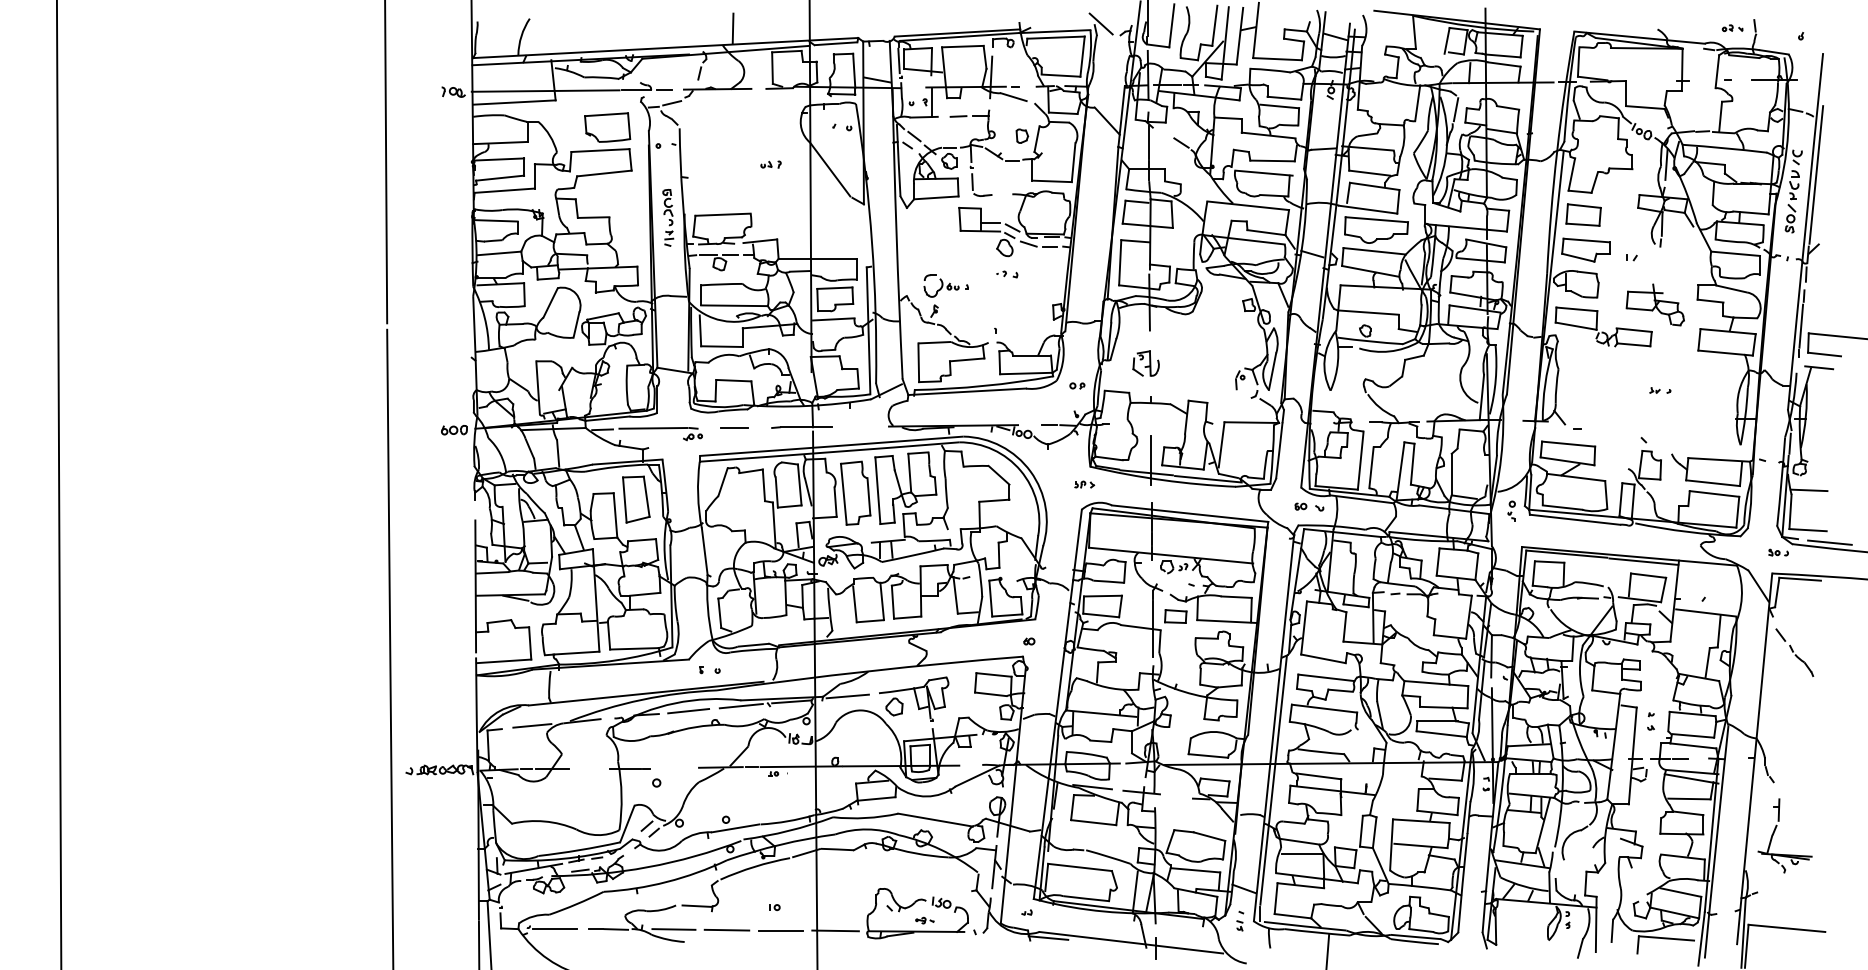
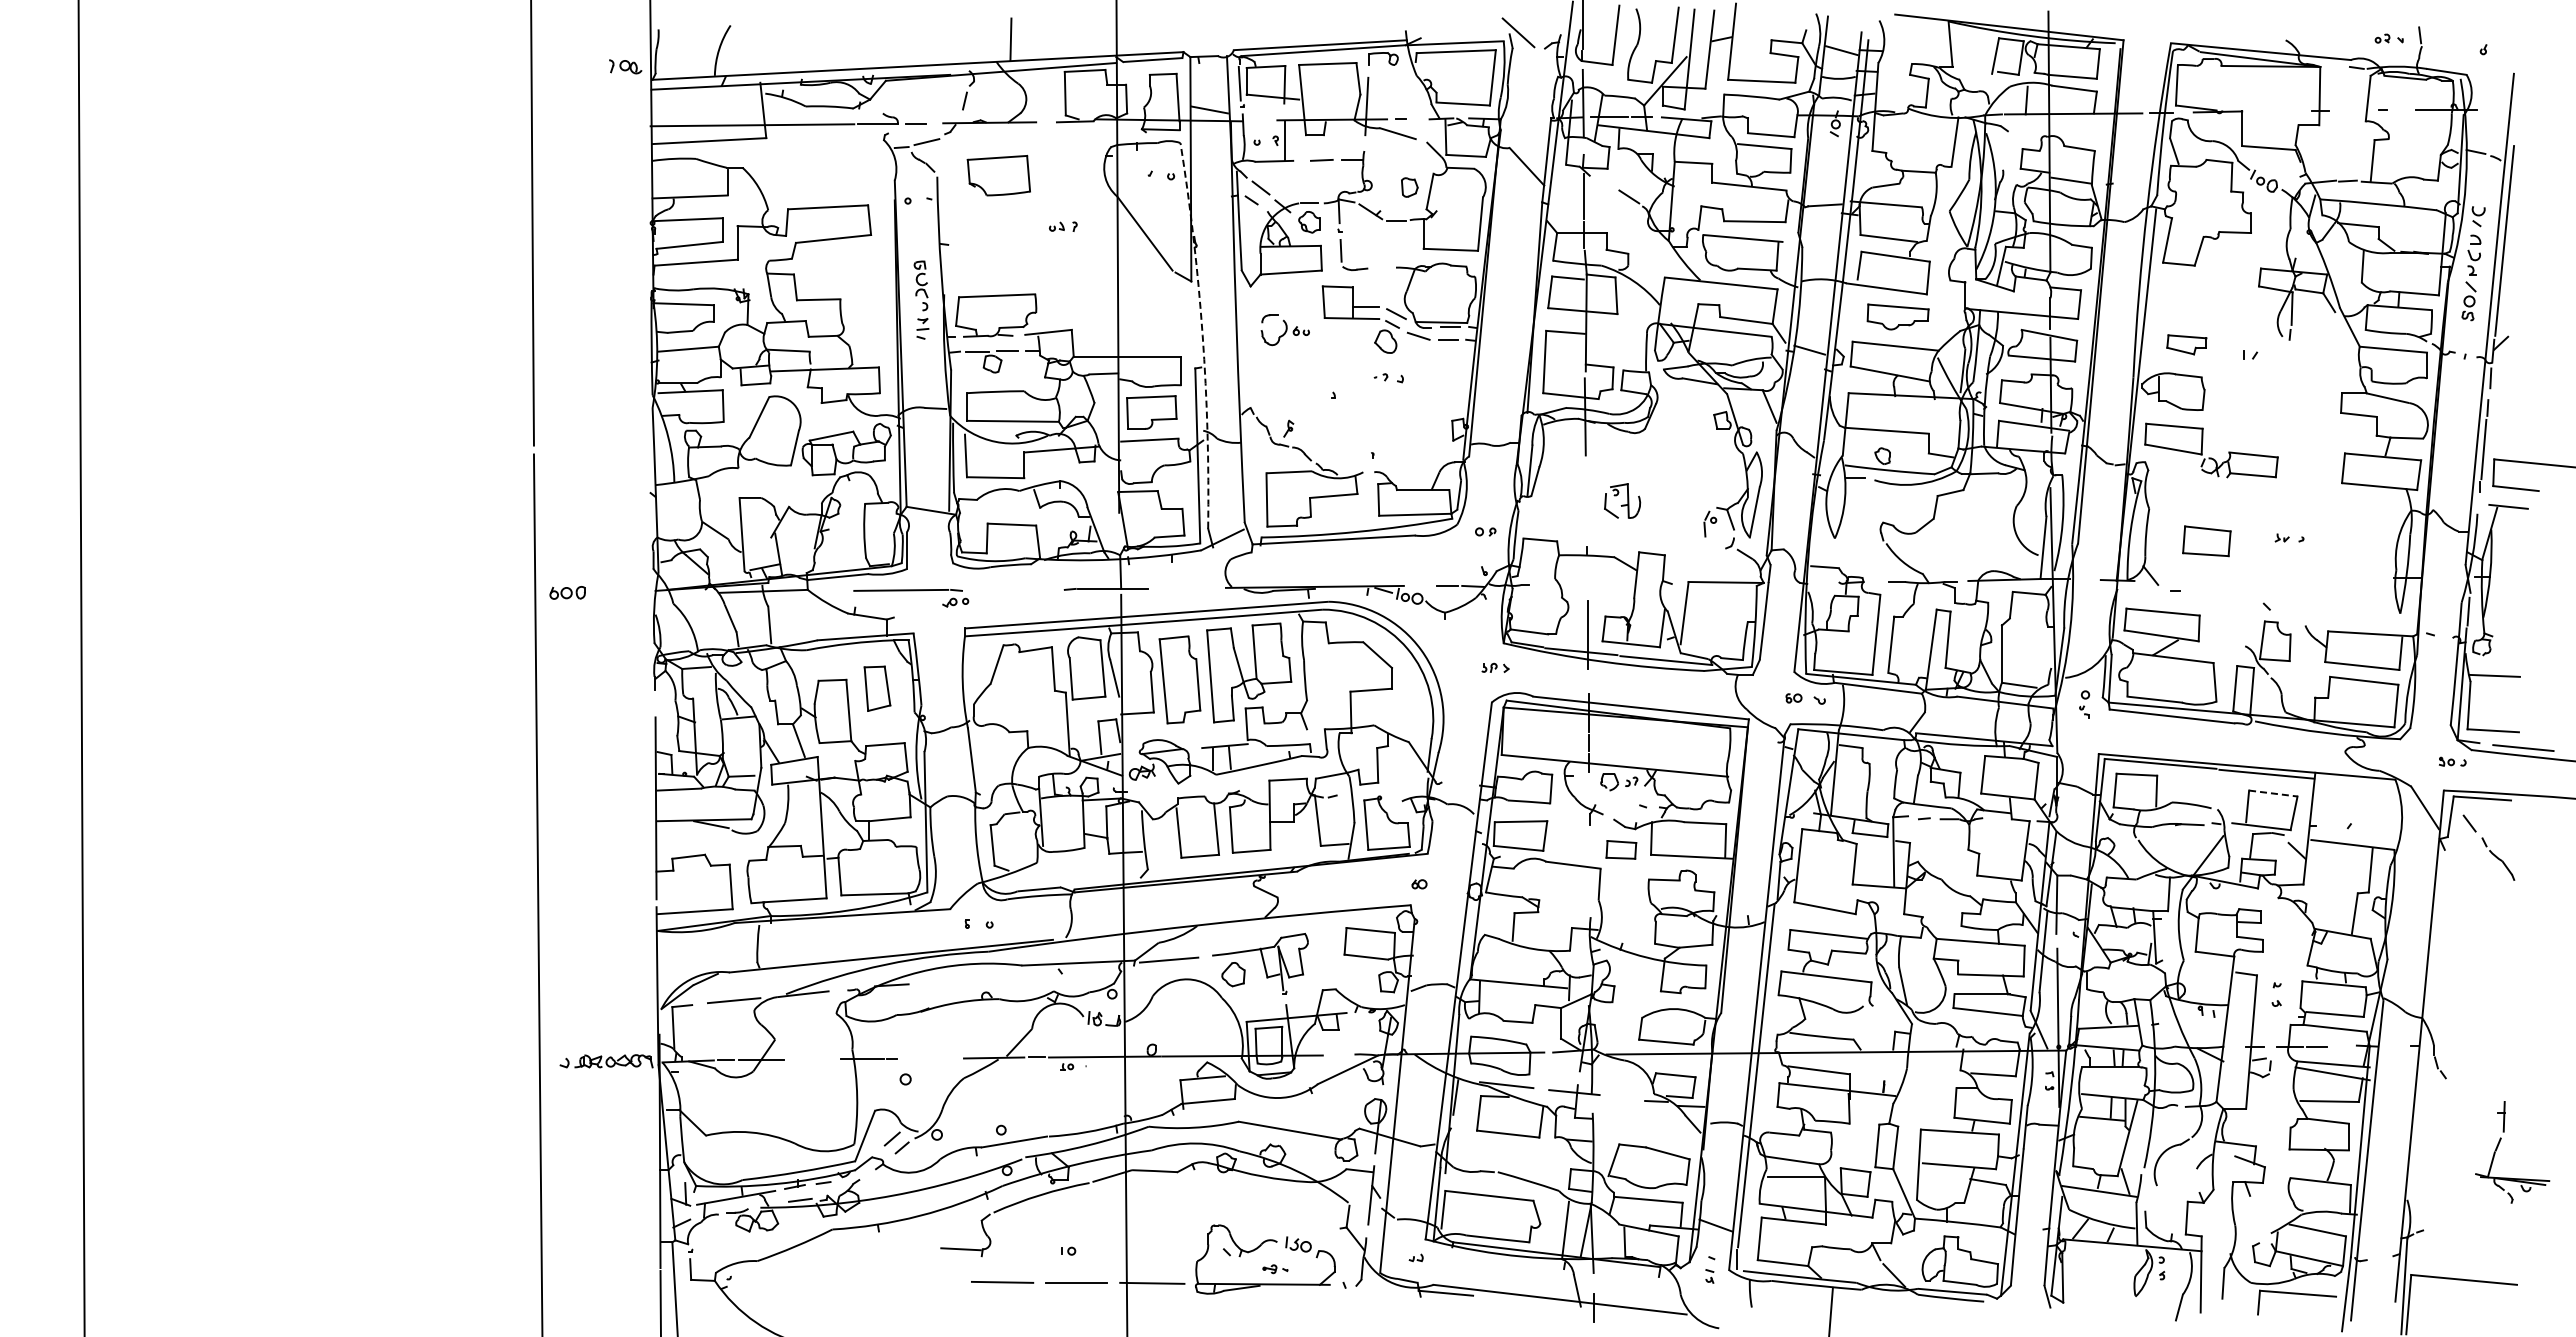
part: (453, 91) -> (625, 66), moved
line: (1455, 109) -> (2007, 150), removed
part: (607, 127) -> (998, 175), moved
line: (1666, 164) -> (2297, 226), removed
part: (1583, 215) -> (2206, 541), moved
part: (1376, 229) -> (1897, 316), size x0.7
arc: (871, 243) -> (1202, 335), solid -> dashed
part: (1585, 250) -> (2186, 344), size x0.6
part: (940, 286) -> (1284, 330), moved
part: (1655, 305) -> (2282, 420), removed
part: (1146, 363) -> (1622, 500), moved
line: (734, 427) -> (1012, 589), removed
part: (454, 429) -> (567, 592), moved
line: (602, 429) -> (830, 591), removed
part: (636, 499) -> (877, 688), size x0.7
line: (1648, 575) -> (2273, 793), solid -> dashed
line: (1152, 629) -> (1589, 867), removed
part: (1794, 652) -> (2488, 847), moved
line: (791, 701) -> (1091, 967), removed
line: (740, 706) -> (1021, 973), removed
line: (688, 711) -> (949, 980), removed
part: (1774, 832) -> (2498, 1147), moved
part: (642, 923) -> (885, 1273), removed
line: (554, 928) -> (764, 1280), removed

